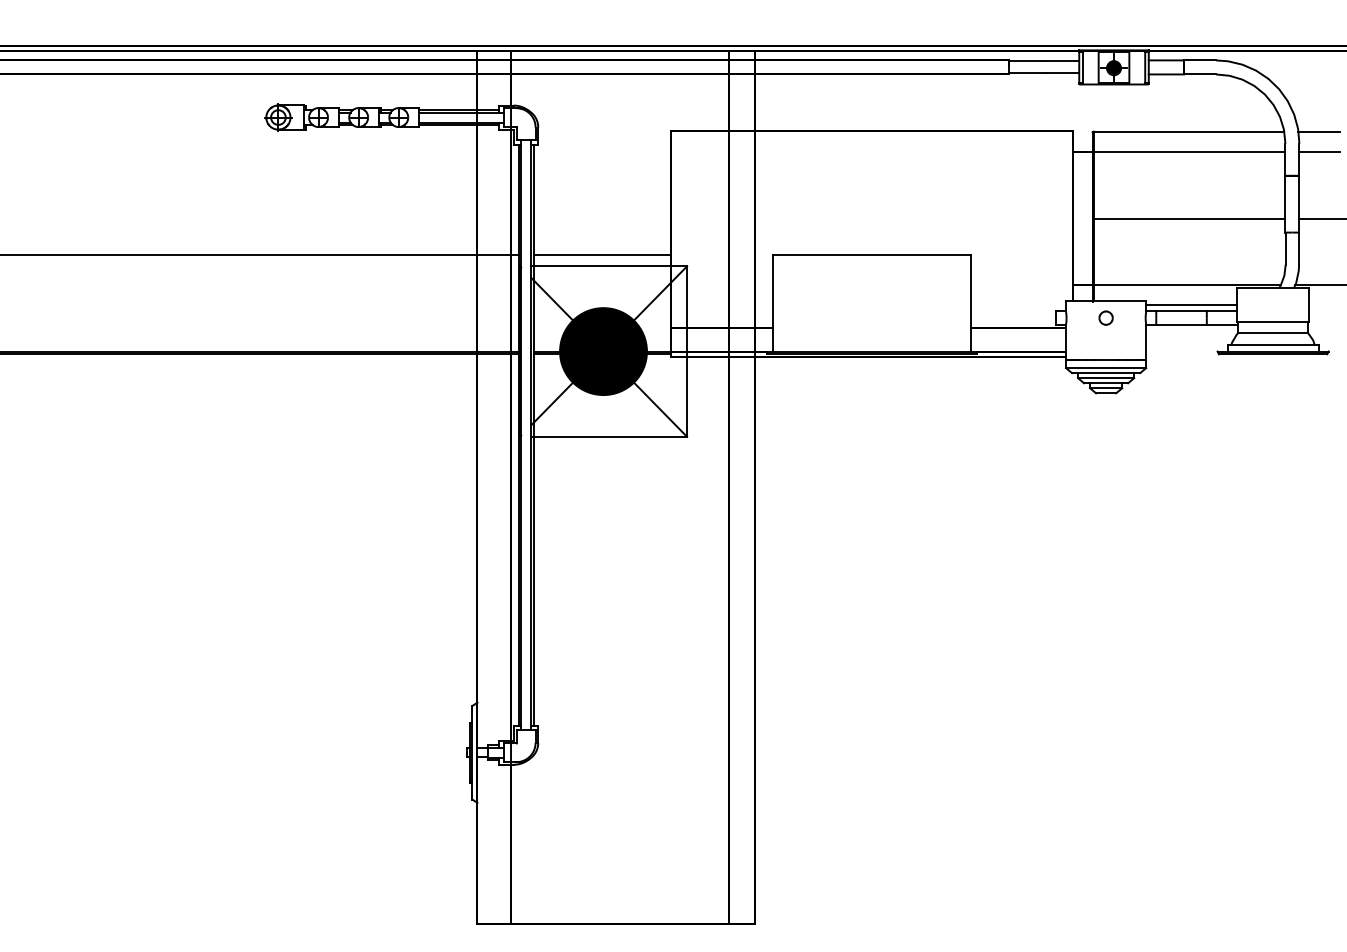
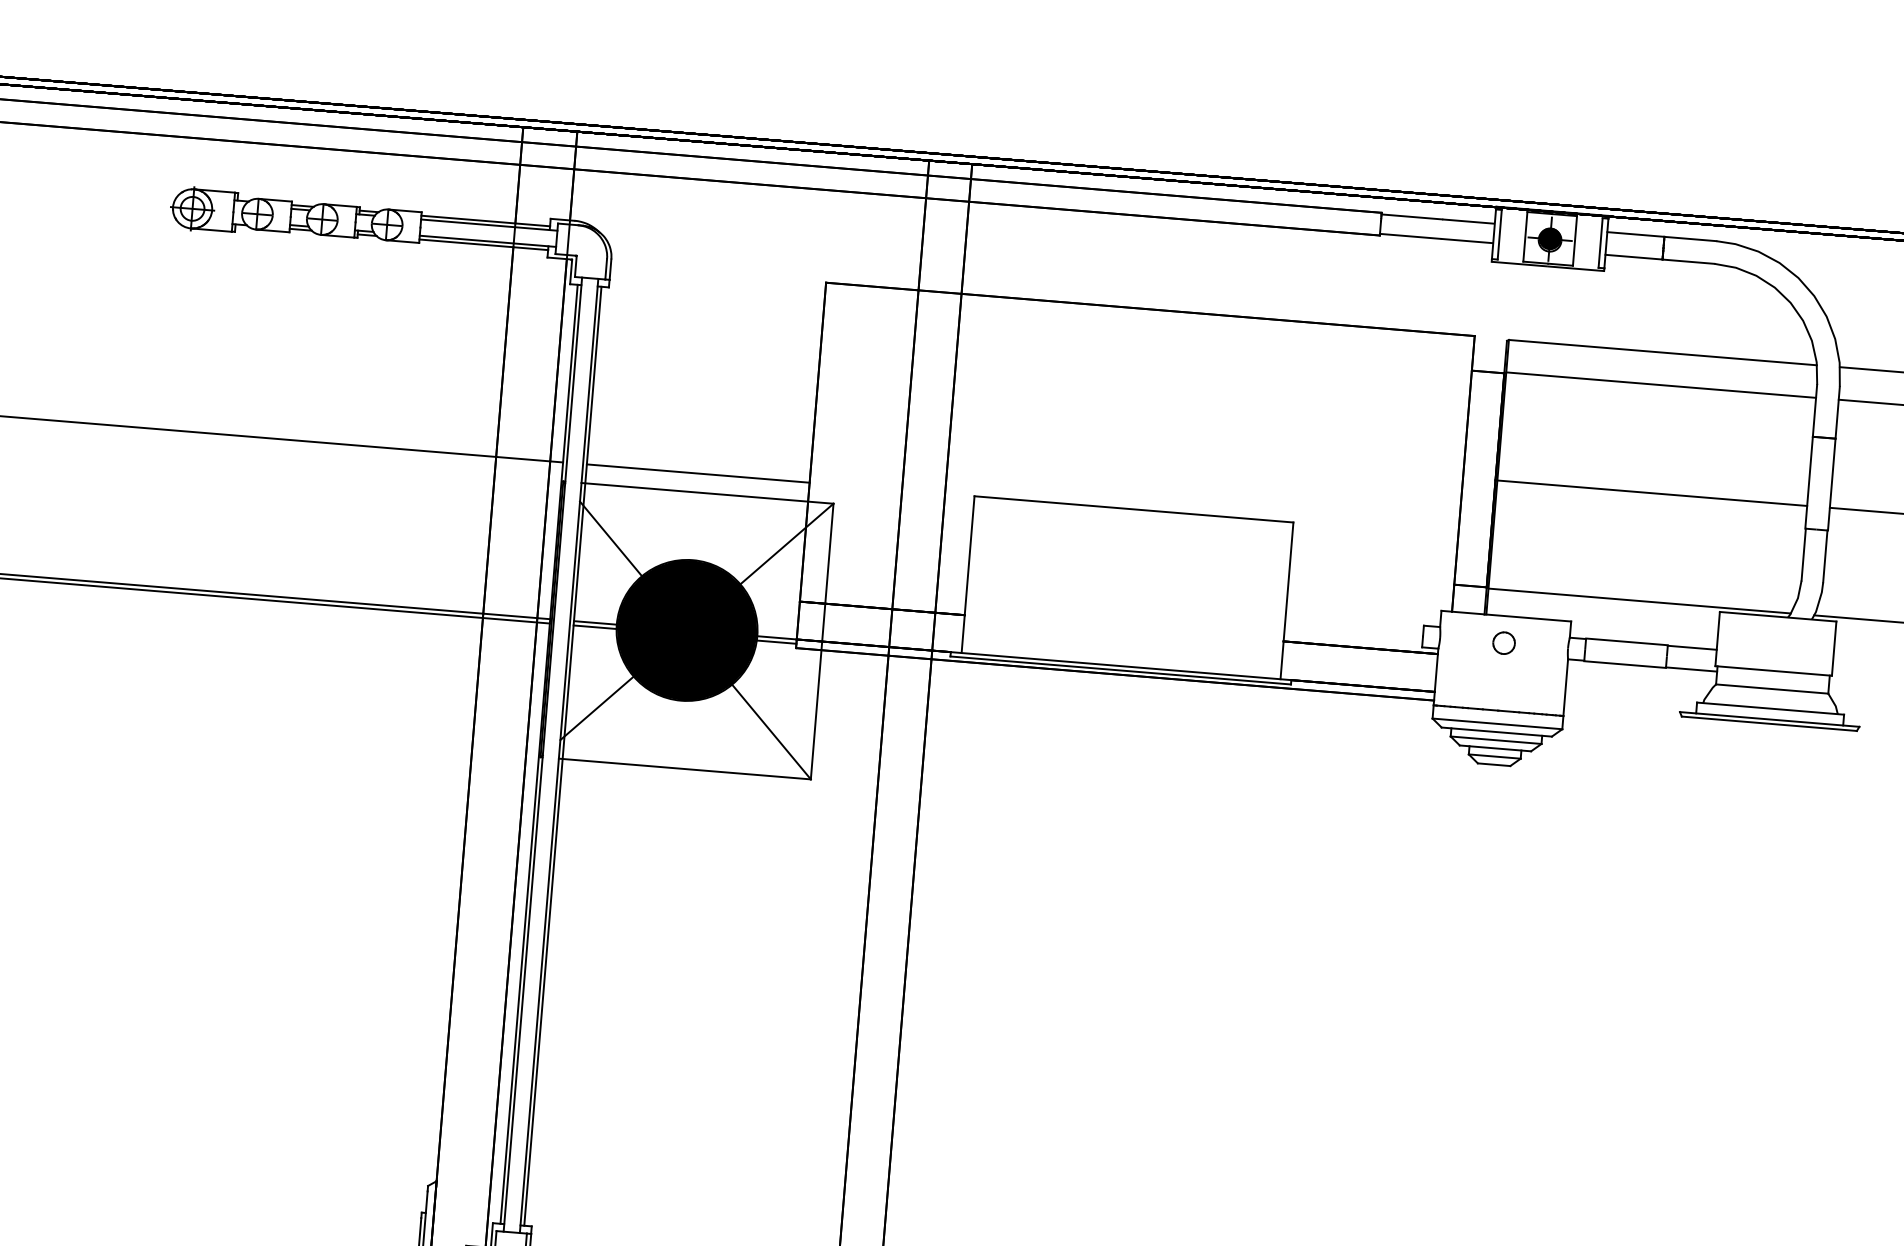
line: (1191, 305) -> (1643, 634), removed

